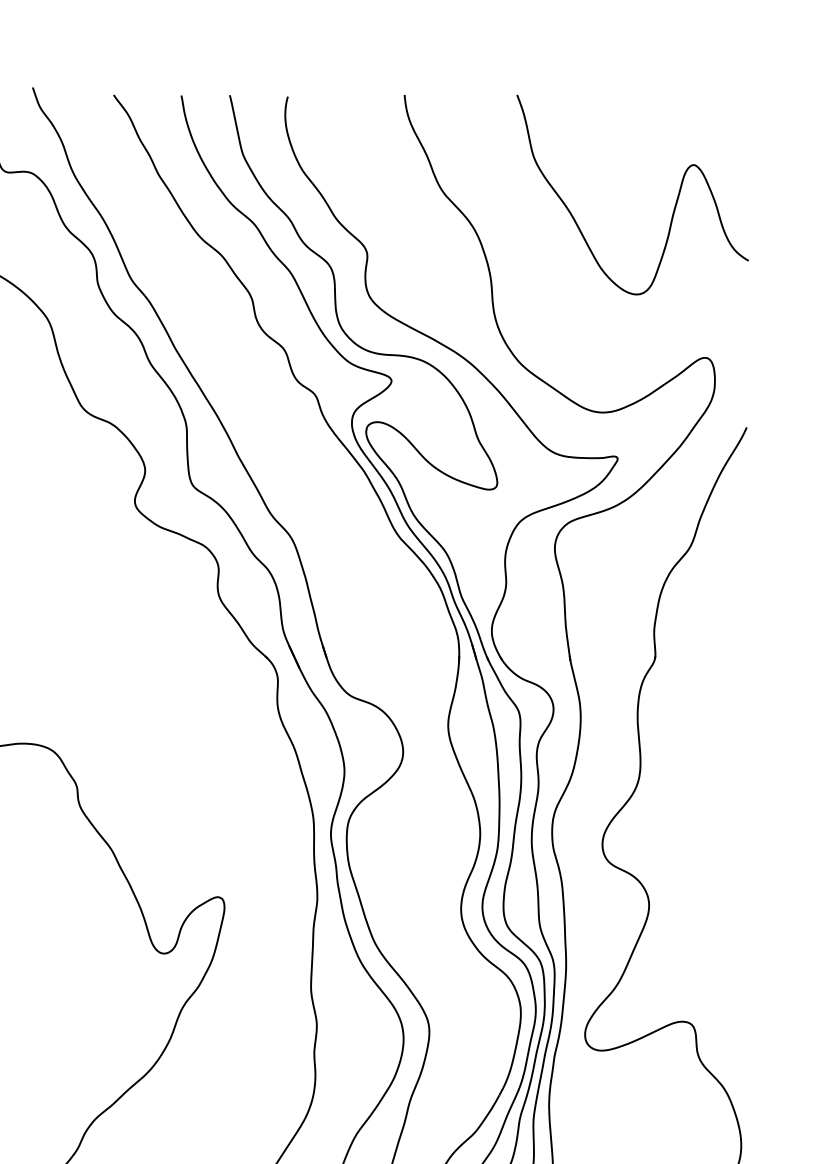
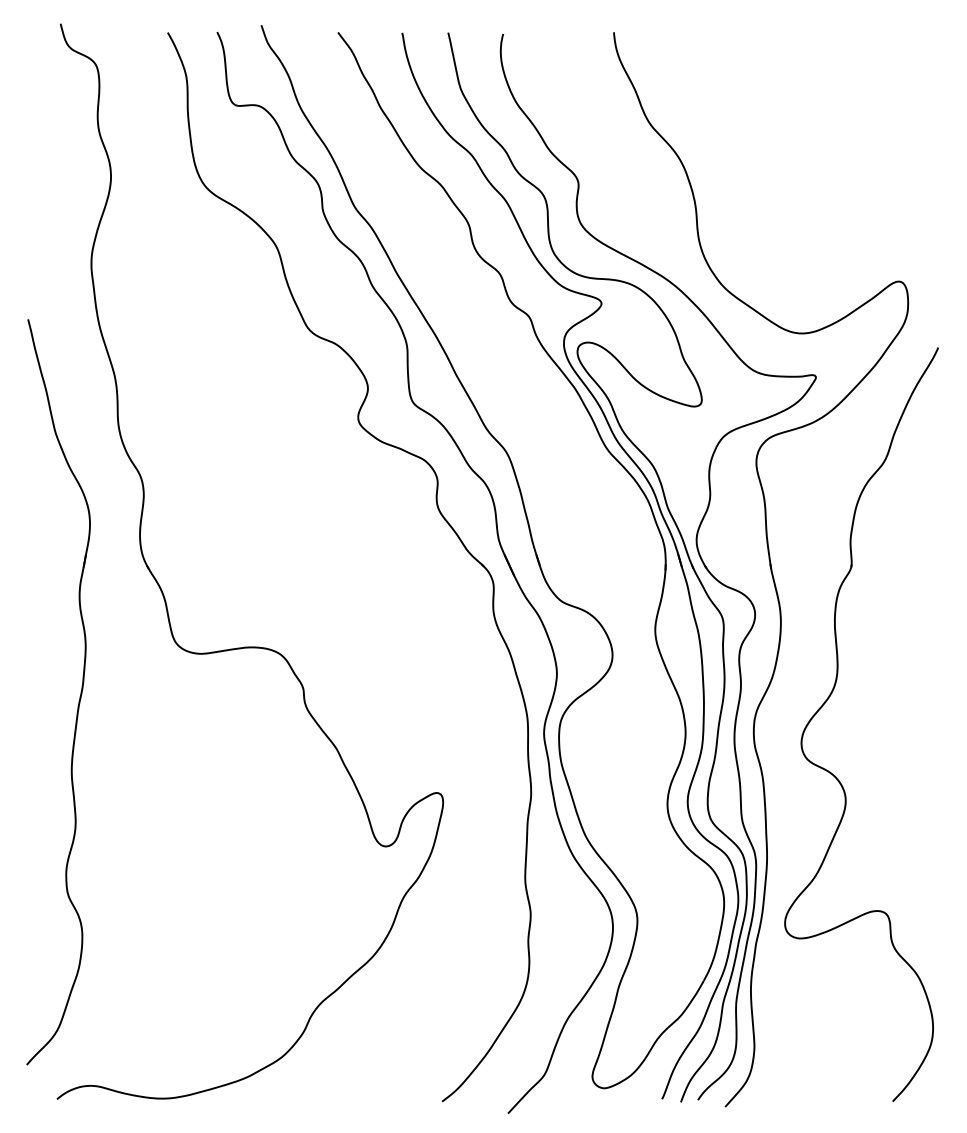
curve: (673, 210) -> (868, 141), removed

